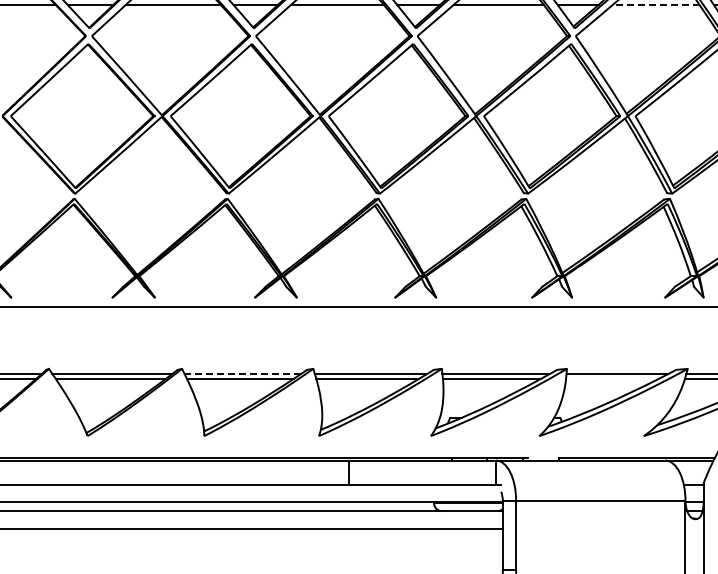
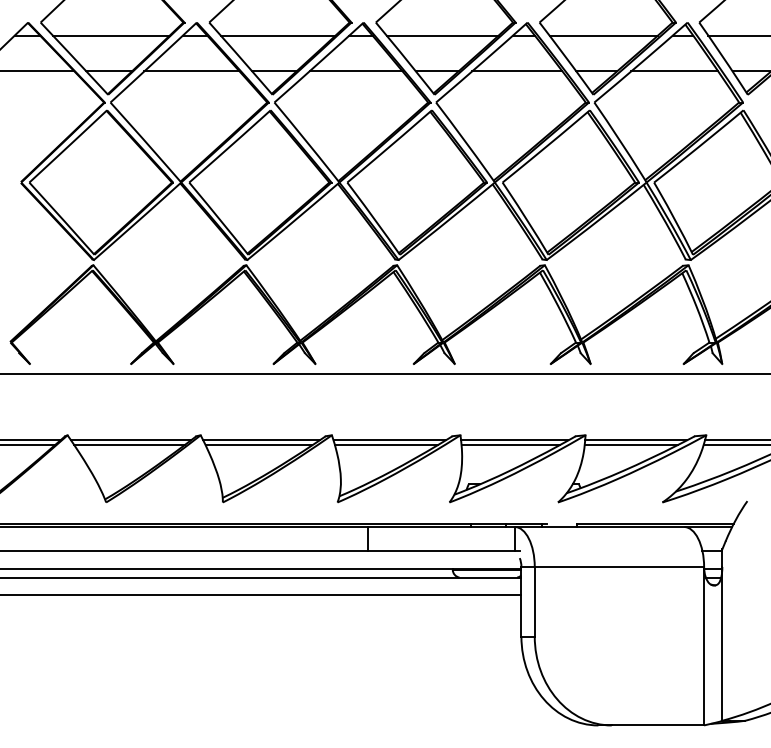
line: (655, 5) -> (674, 71), dashed -> solid
line: (241, 374) -> (260, 440), dashed -> solid
line: (611, 379) -> (630, 445), added

